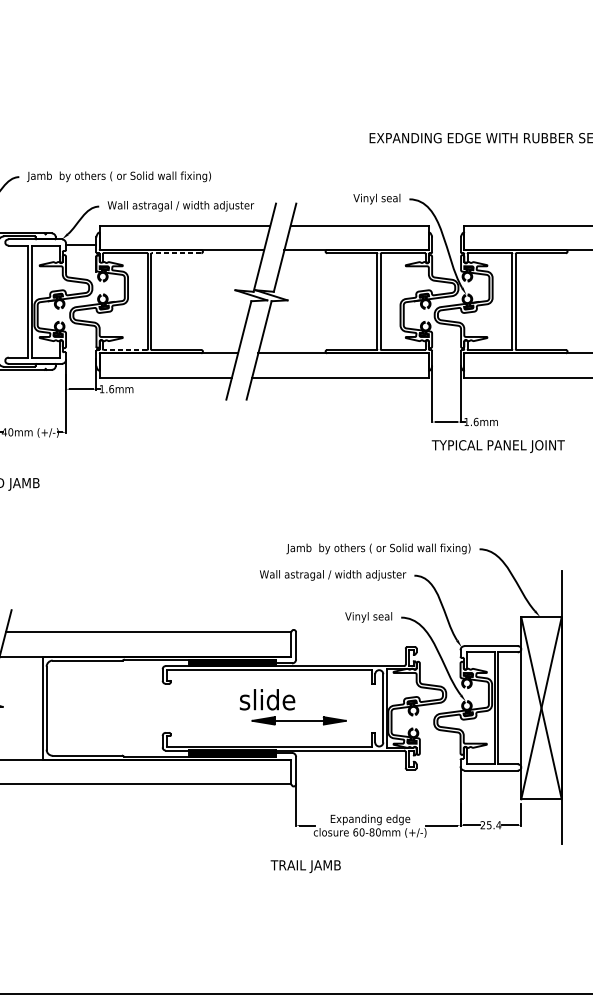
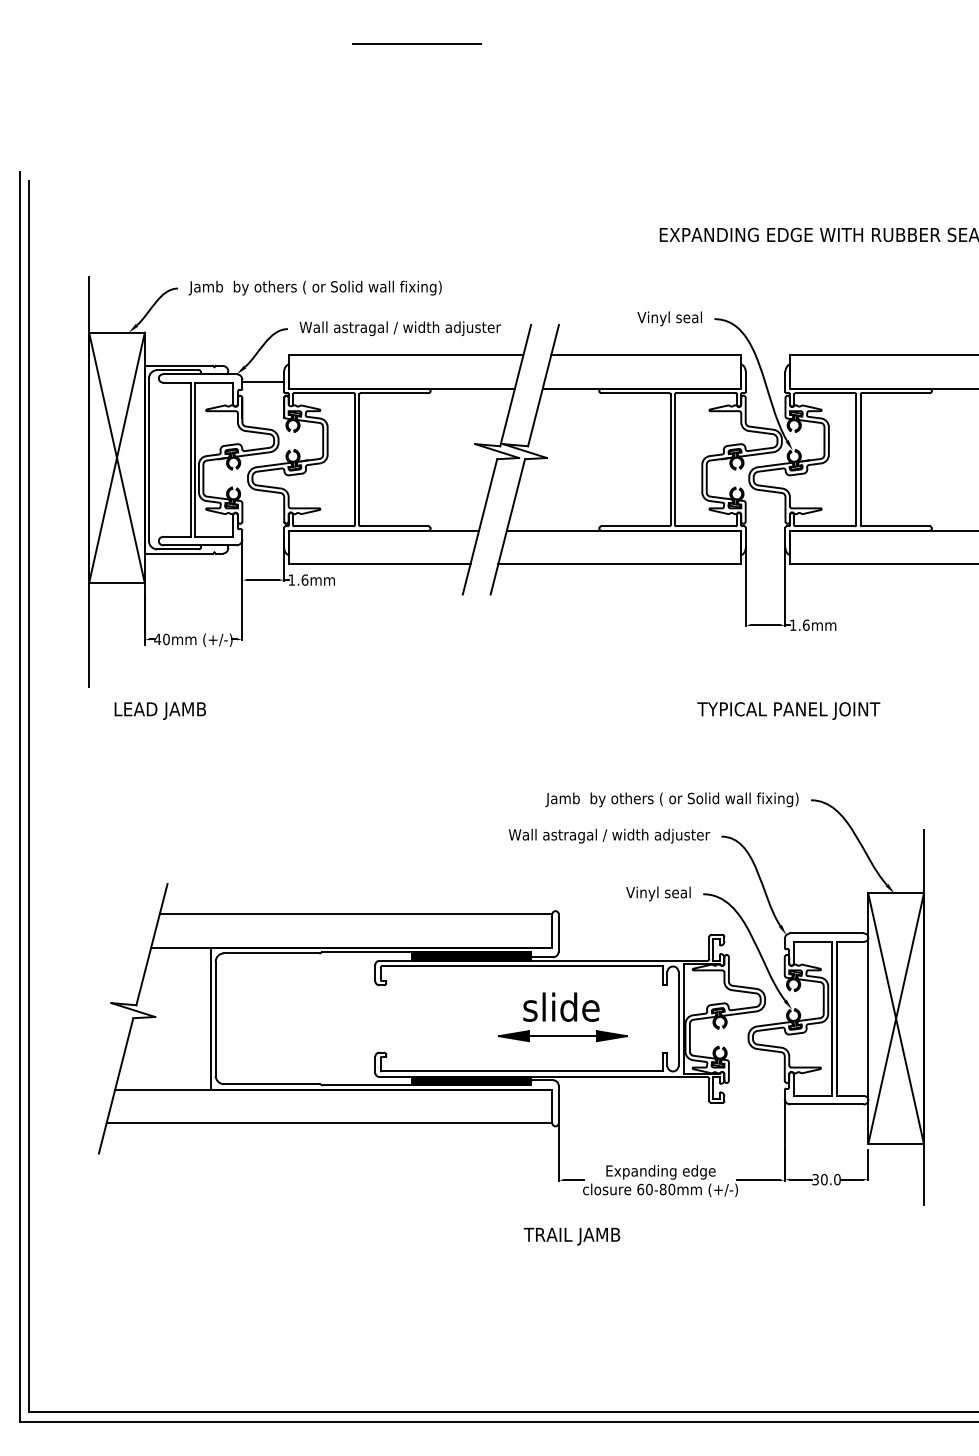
line: (176, 253) -> (394, 393), dashed -> solid
line: (125, 350) -> (324, 526), dashed -> solid
text: (498, 446) -> (788, 710), moved
text: (267, 699) -> (561, 1006), moved
text: (490, 825) -> (826, 1179), 25.4 -> 30.0

